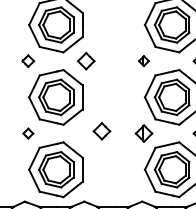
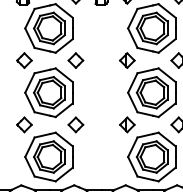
part: (28, 61) -> (24, 60), size x1.43
part: (143, 61) -> (126, 60), size x1.67
part: (101, 130) -> (75, 124), moved
part: (28, 133) -> (24, 124), size x1.67

